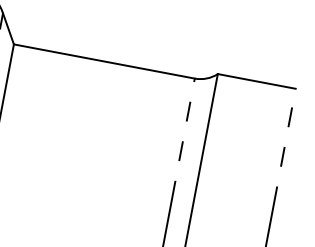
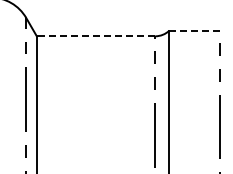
line: (103, 61) -> (95, 36), solid -> dashed
line: (256, 81) -> (194, 30), solid -> dashed

